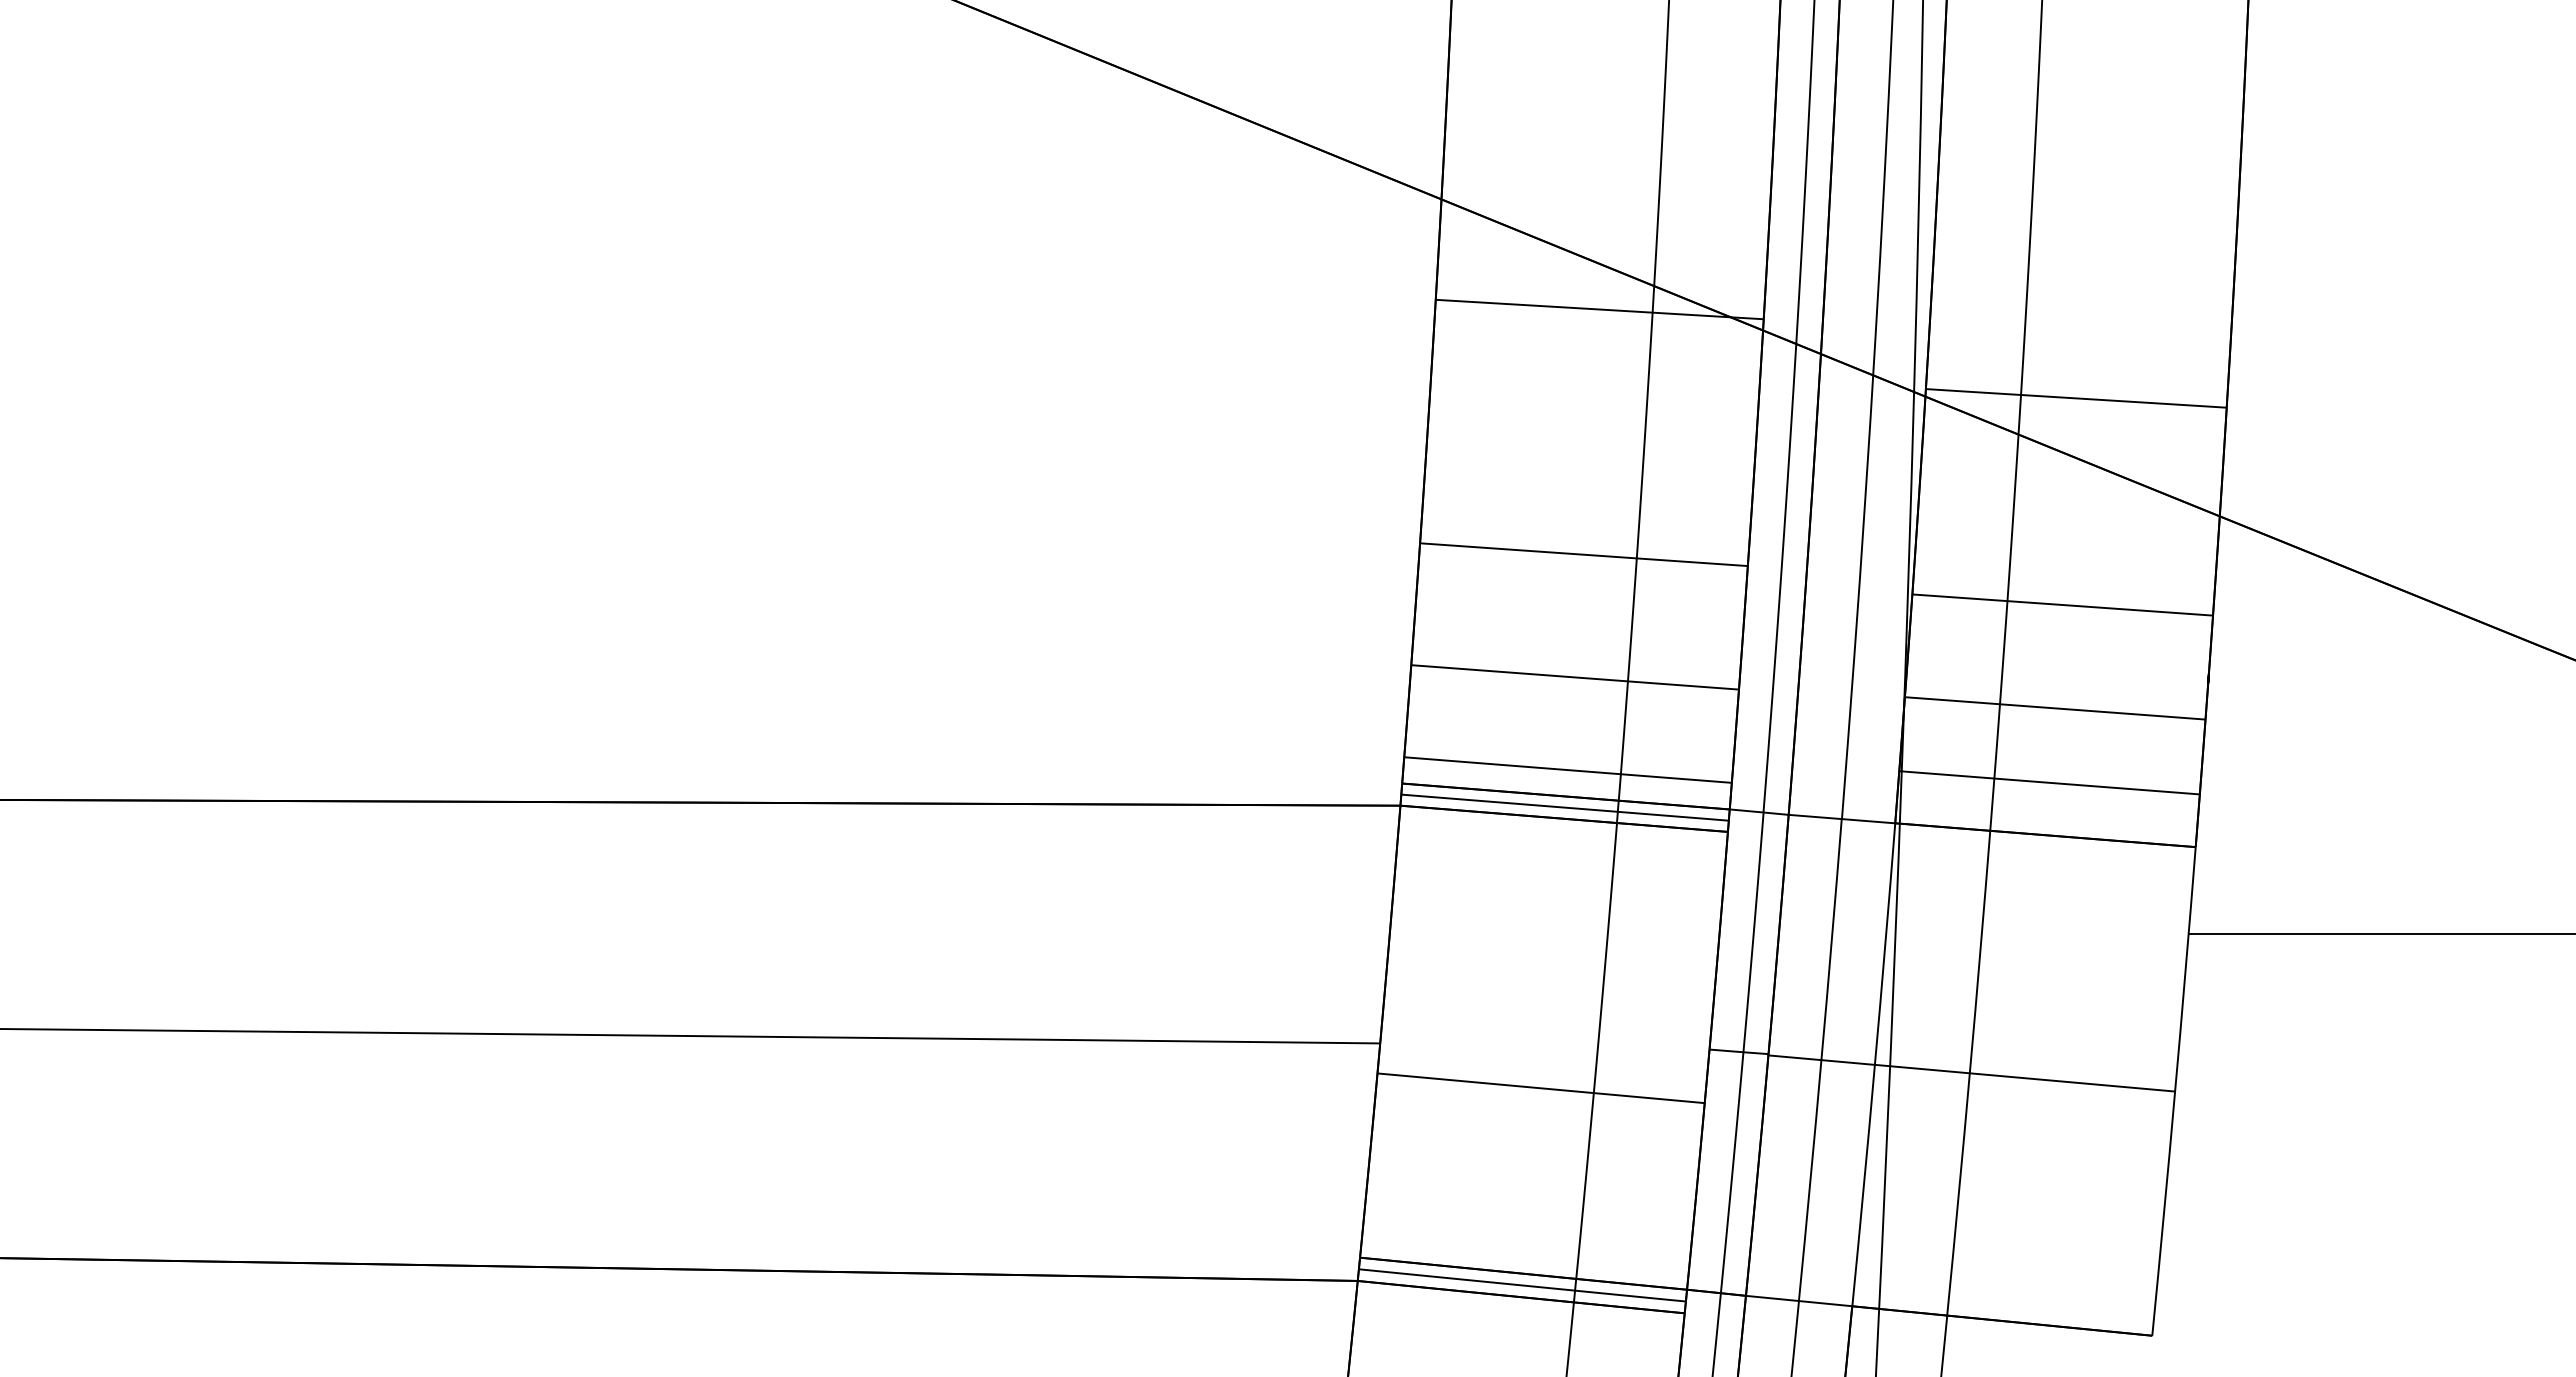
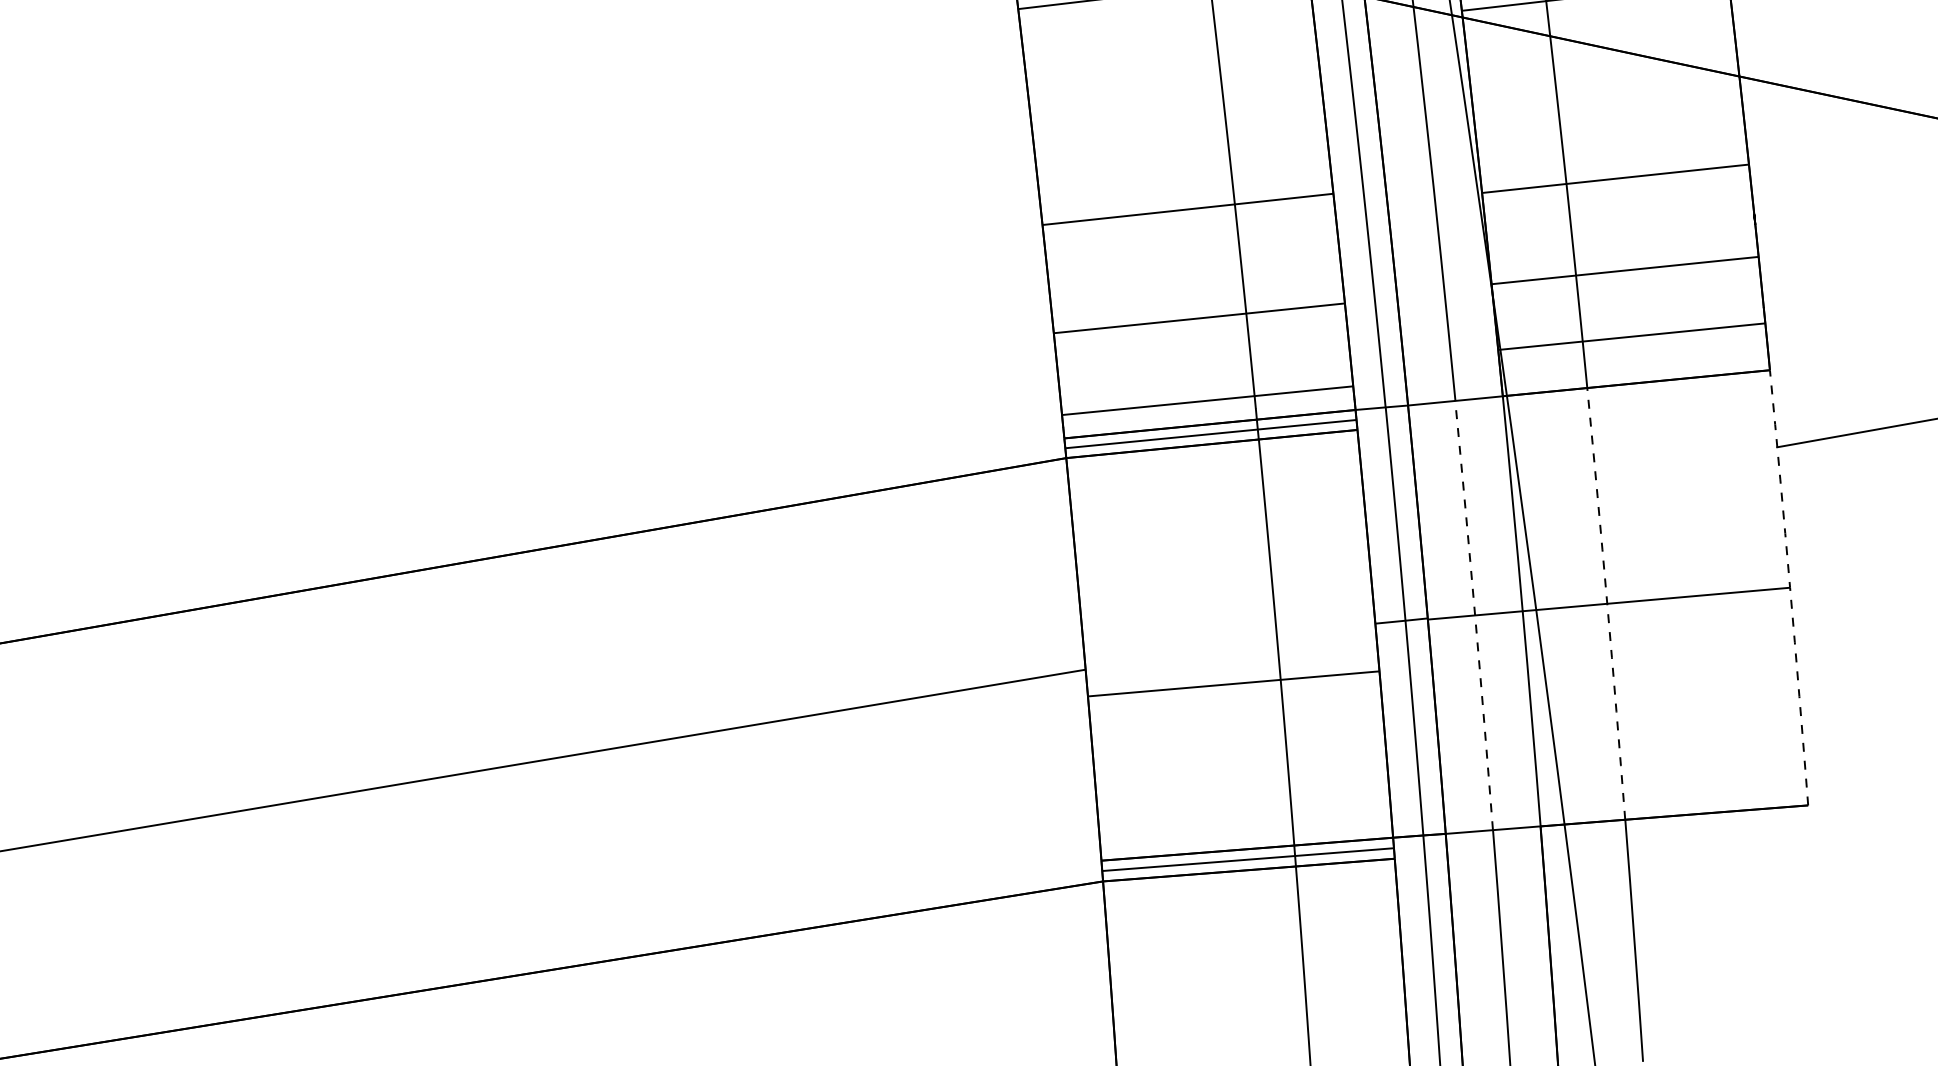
arc: (1821, 1060) -> (1475, 615), solid -> dashed
arc: (1969, 1073) -> (1606, 604), solid -> dashed
arc: (2175, 1091) -> (1790, 587), solid -> dashed

